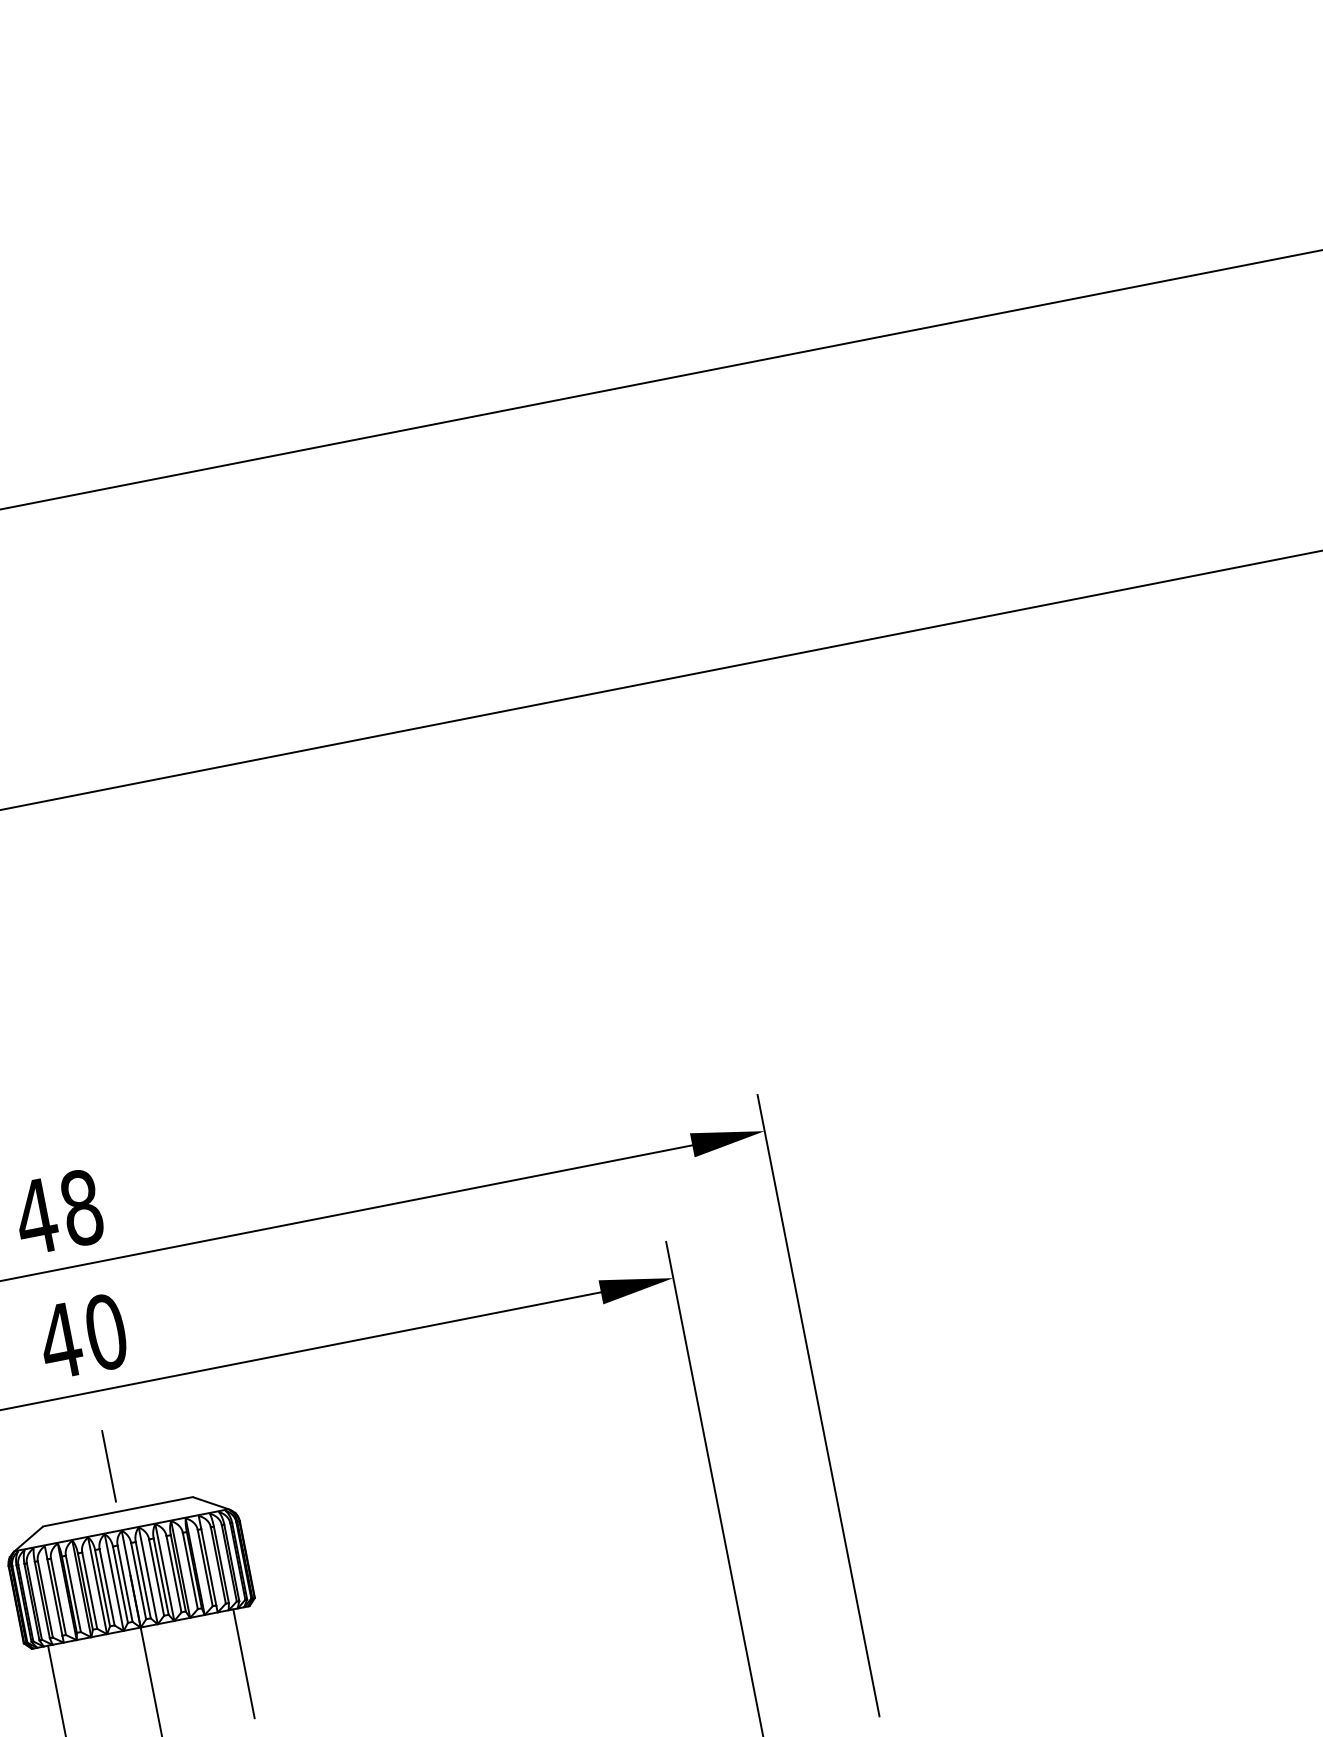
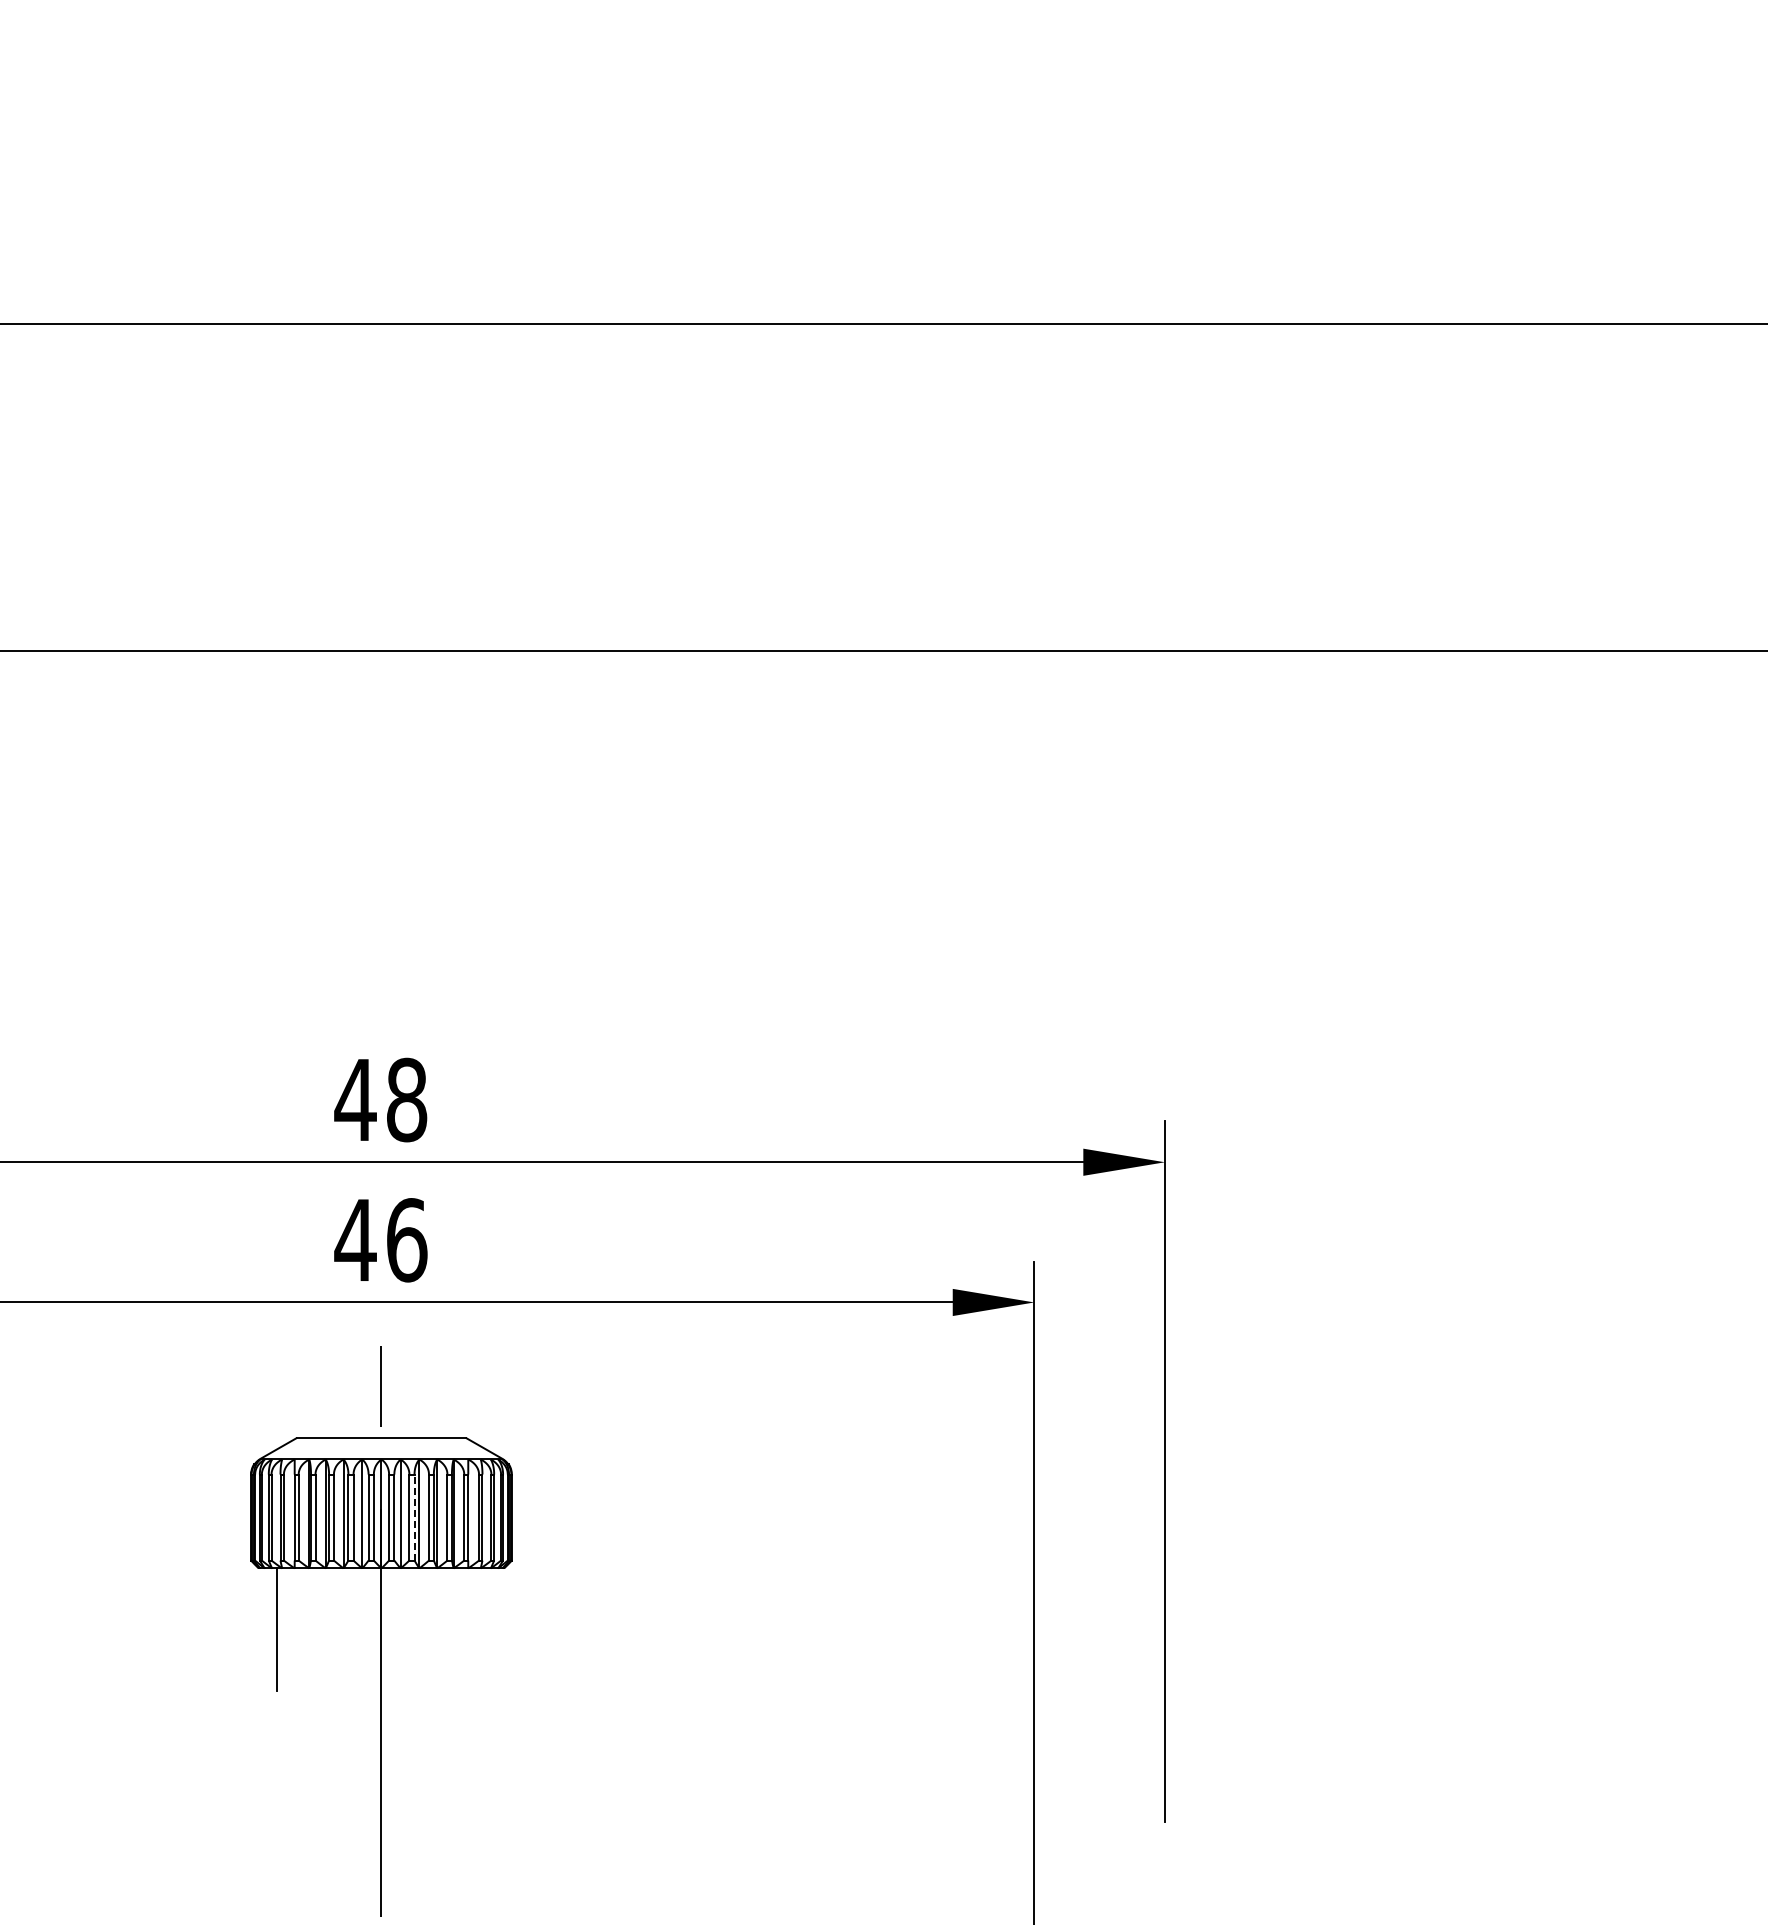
text: (105, 1332) -> (406, 1240), 40 -> 46
line: (161, 1576) -> (414, 1517), solid -> dashed
line: (243, 1663) -> (485, 1629), removed

